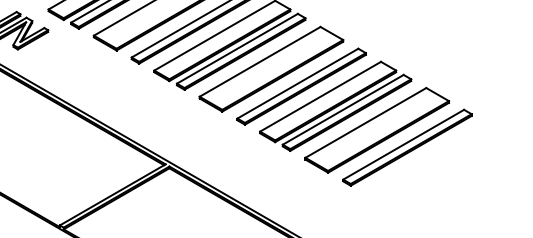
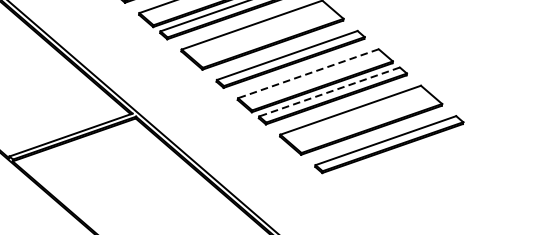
line: (320, 96) -> (308, 73), solid -> dashed
line: (343, 109) -> (329, 91), solid -> dashed

